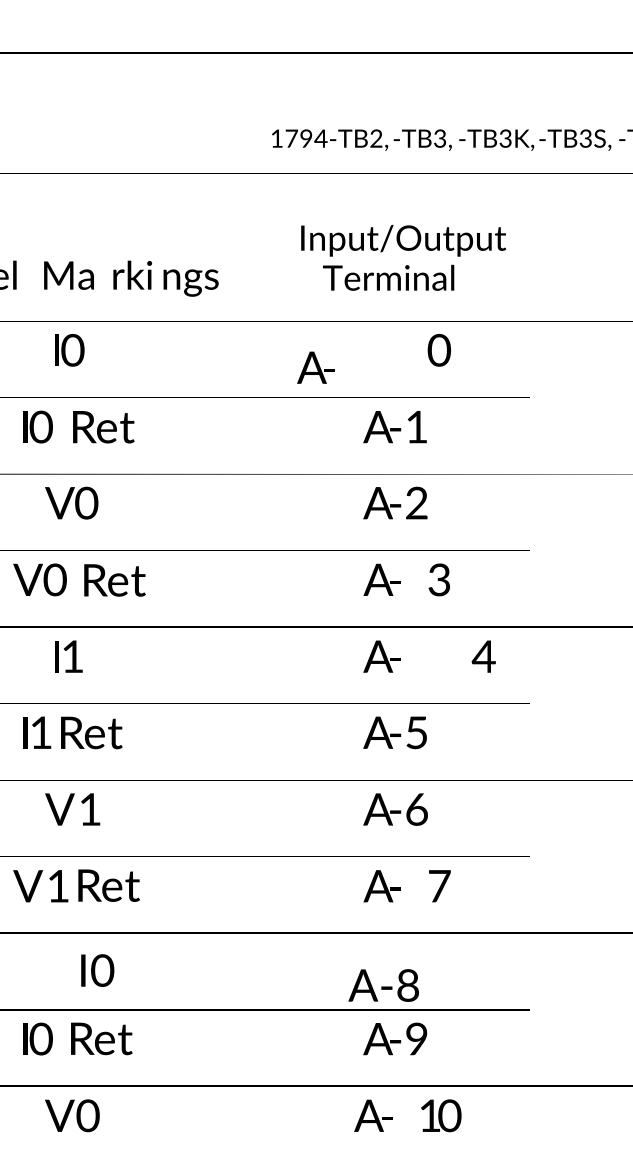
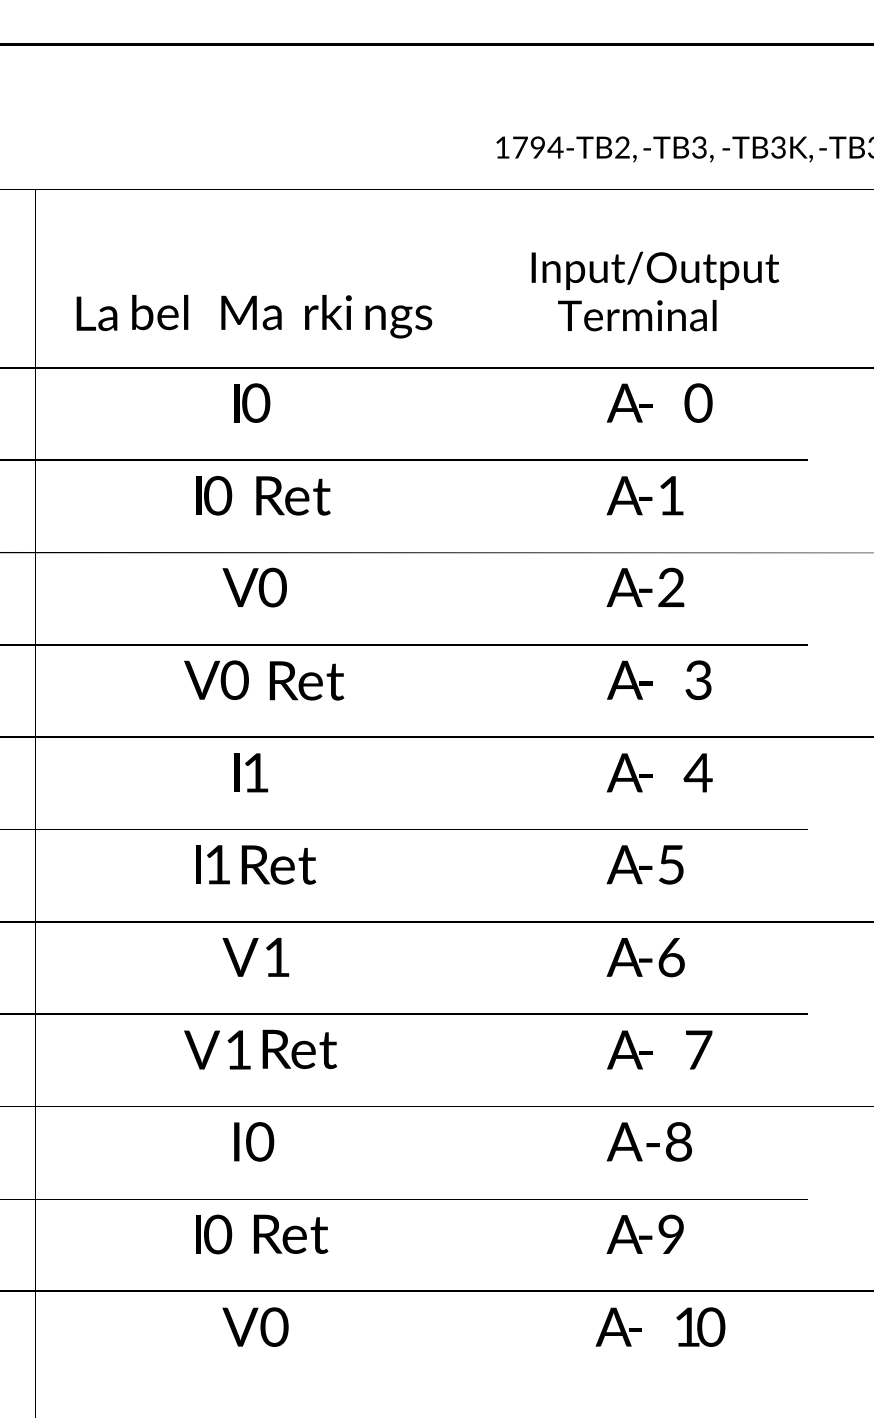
text: (315, 367) -> (629, 402), moved
text: (483, 656) -> (697, 772), moved
text: (98, 970) -> (254, 1141), moved
text: (383, 985) -> (648, 1141), moved

